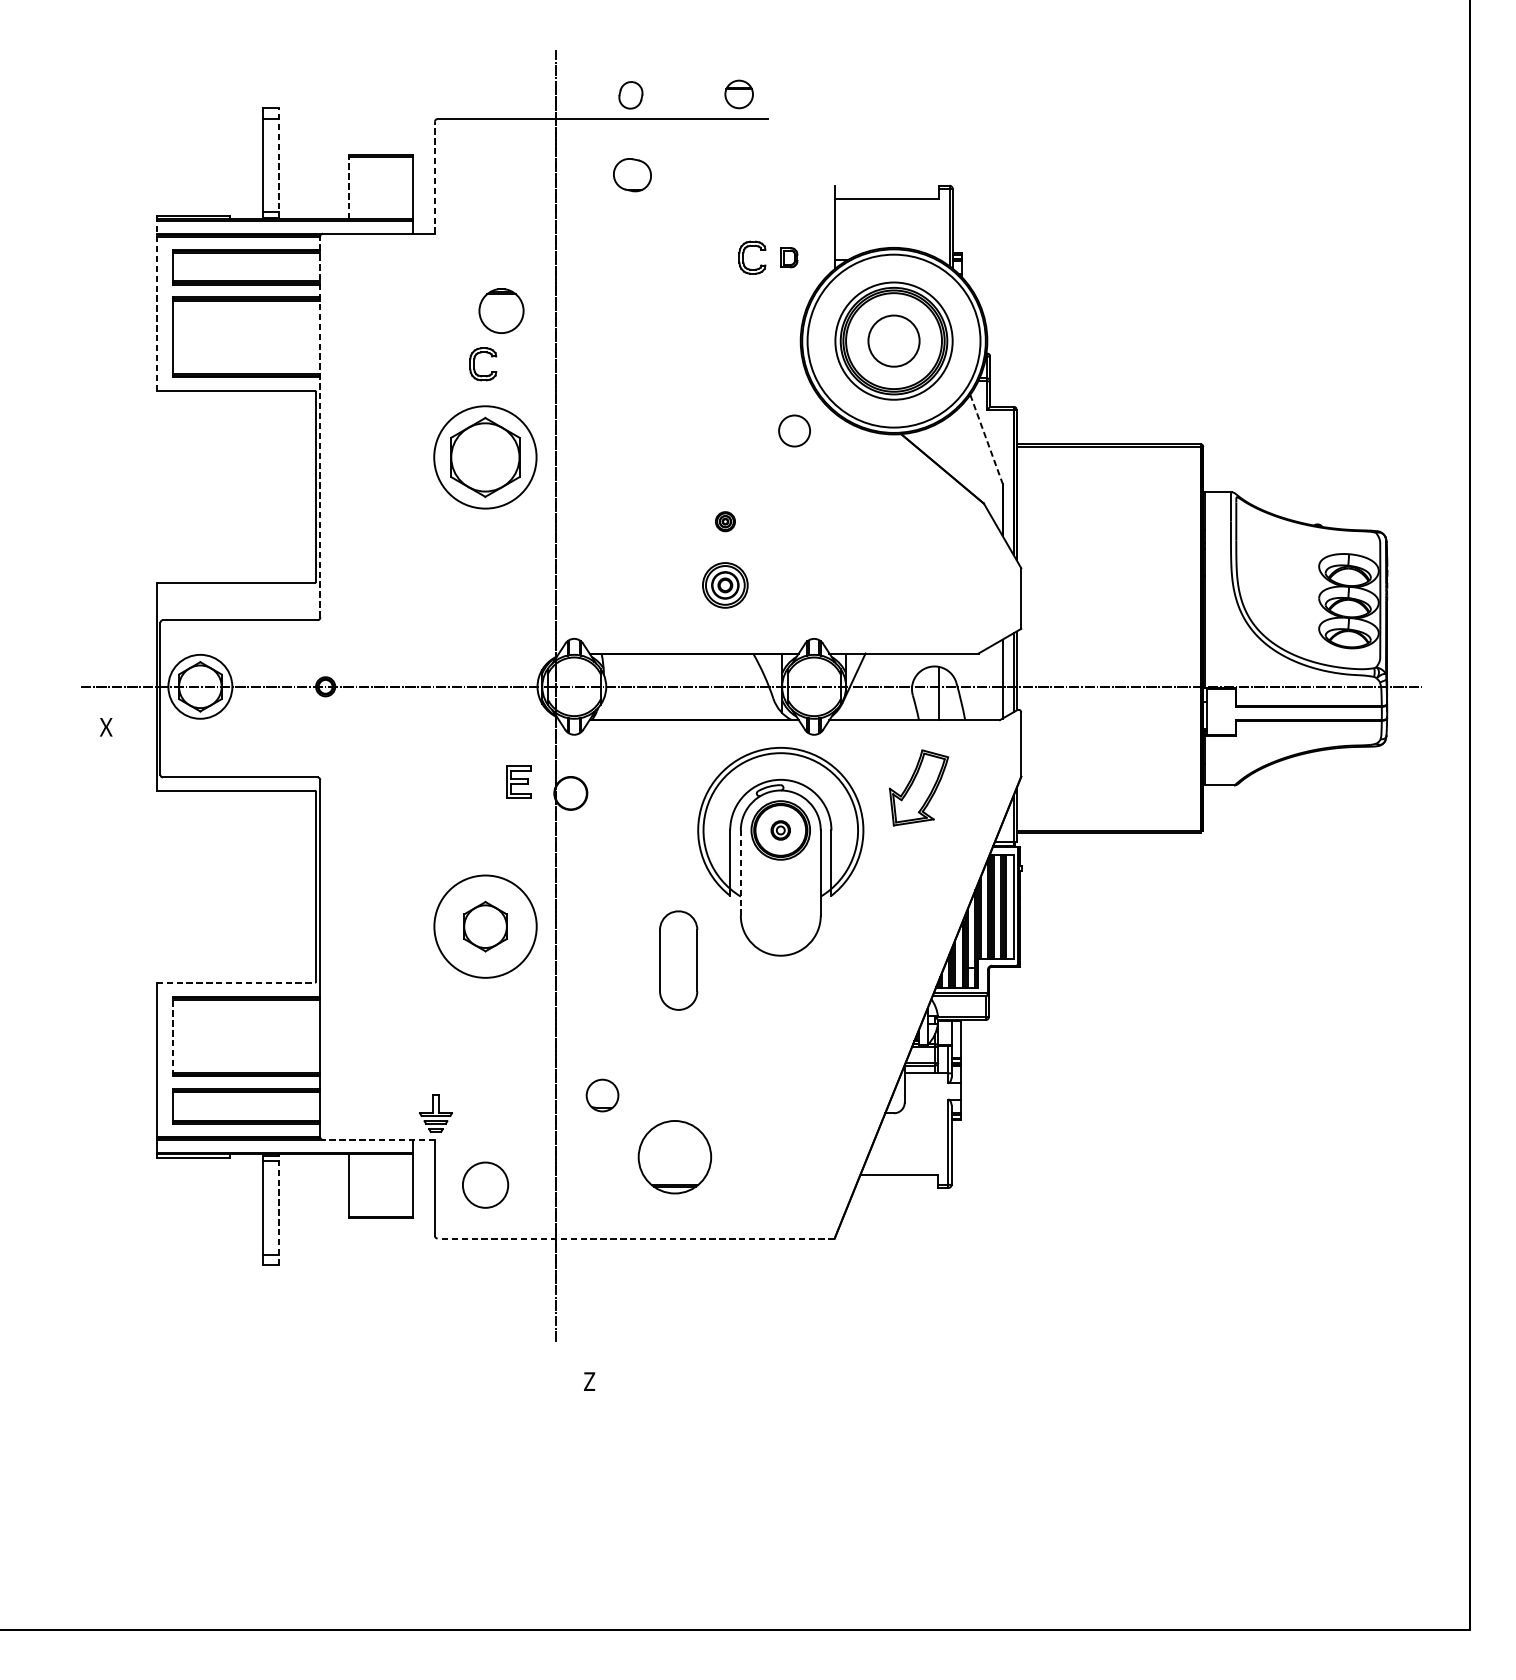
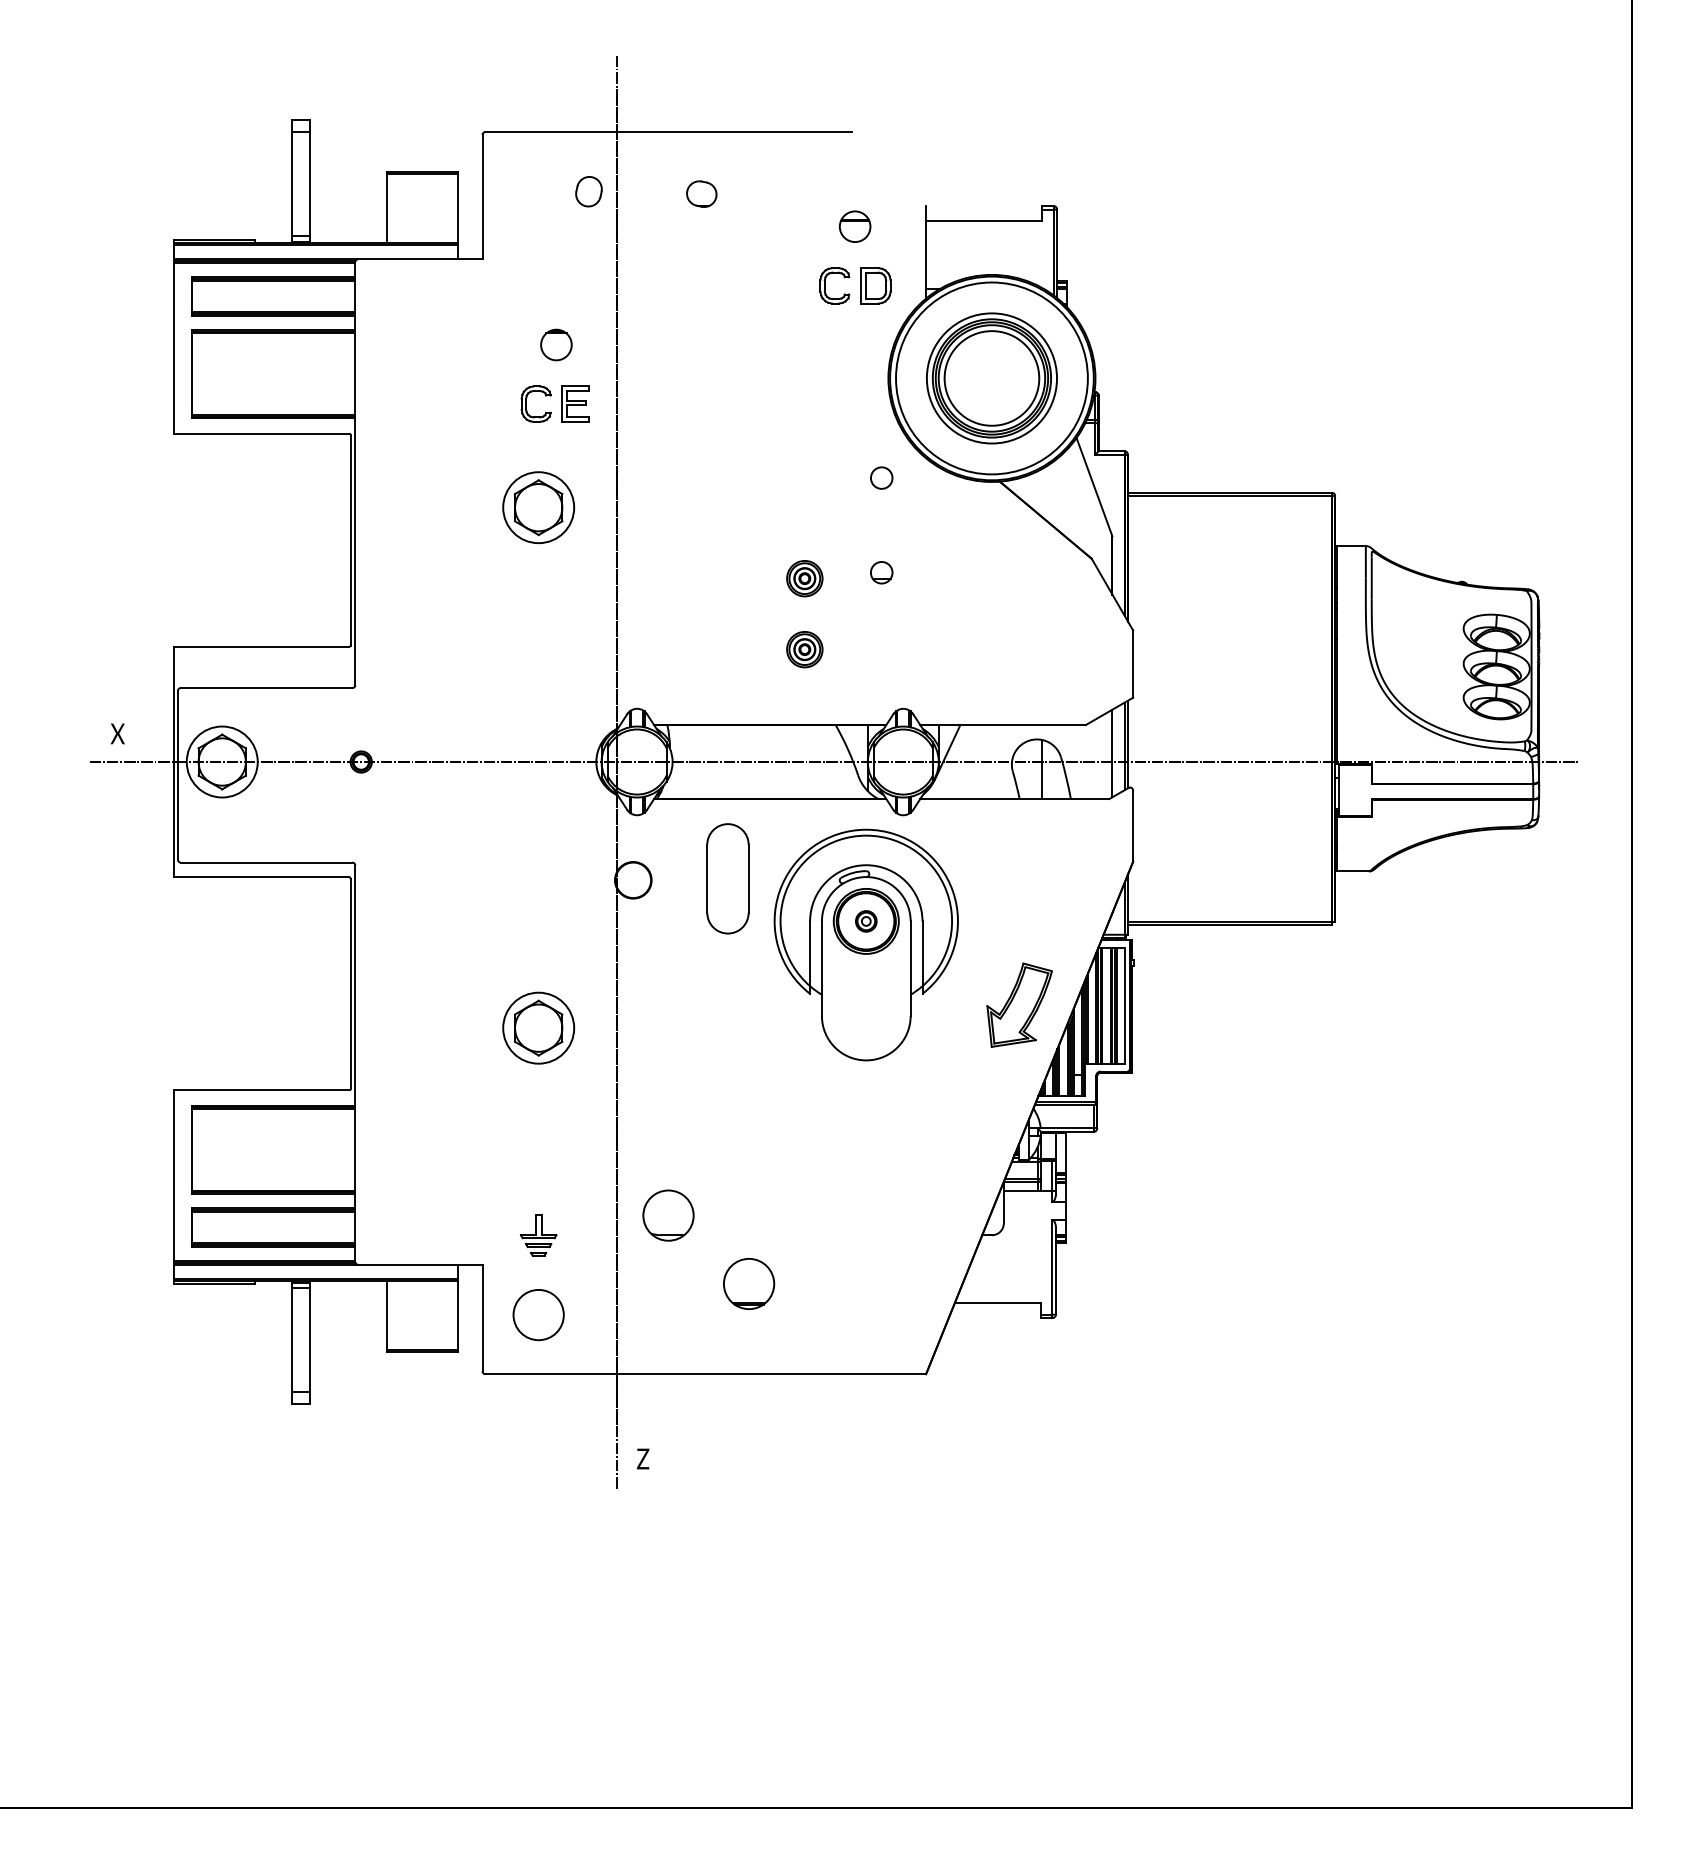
part: (738, 94) -> (854, 226), moved
part: (630, 95) -> (588, 191), moved
line: (279, 163) -> (309, 181), dashed -> solid
part: (632, 174) -> (701, 193), size x0.71
line: (434, 177) -> (482, 196), dashed -> solid
line: (348, 187) -> (386, 207), dashed -> solid
part: (789, 257) -> (875, 285), size x1.67
line: (156, 305) -> (173, 338), dashed -> solid
part: (501, 310) -> (556, 344), size x0.62
circle: (893, 341) -> (991, 378), size x1.67
line: (320, 426) -> (355, 473), dashed -> solid
circle: (794, 430) -> (881, 477), size x0.62
line: (986, 439) -> (1094, 487), dashed -> solid
part: (485, 457) -> (538, 507), size x0.62
part: (794, 516) -> (881, 572), added
part: (725, 521) -> (804, 578), size x1.67
part: (725, 585) -> (804, 649), size x0.71
text: (105, 726) -> (117, 733), moved
part: (518, 781) -> (575, 403), moved
part: (918, 787) -> (1019, 1004), moved
line: (740, 872) -> (821, 968), dashed -> solid
circle: (485, 926) -> (538, 1027), size x0.62
part: (678, 960) -> (727, 878), moved
line: (235, 982) -> (261, 1090), dashed -> solid
line: (173, 1036) -> (192, 1149), dashed -> solid
part: (602, 1095) -> (668, 1215), size x1.43
part: (435, 1113) -> (538, 1235), moved
line: (378, 1139) -> (419, 1264), dashed -> solid
part: (675, 1156) -> (749, 1283), size x0.62
line: (279, 1209) -> (309, 1342), dashed -> solid
line: (635, 1238) -> (705, 1374), dashed -> solid
text: (589, 1381) -> (642, 1458), moved

